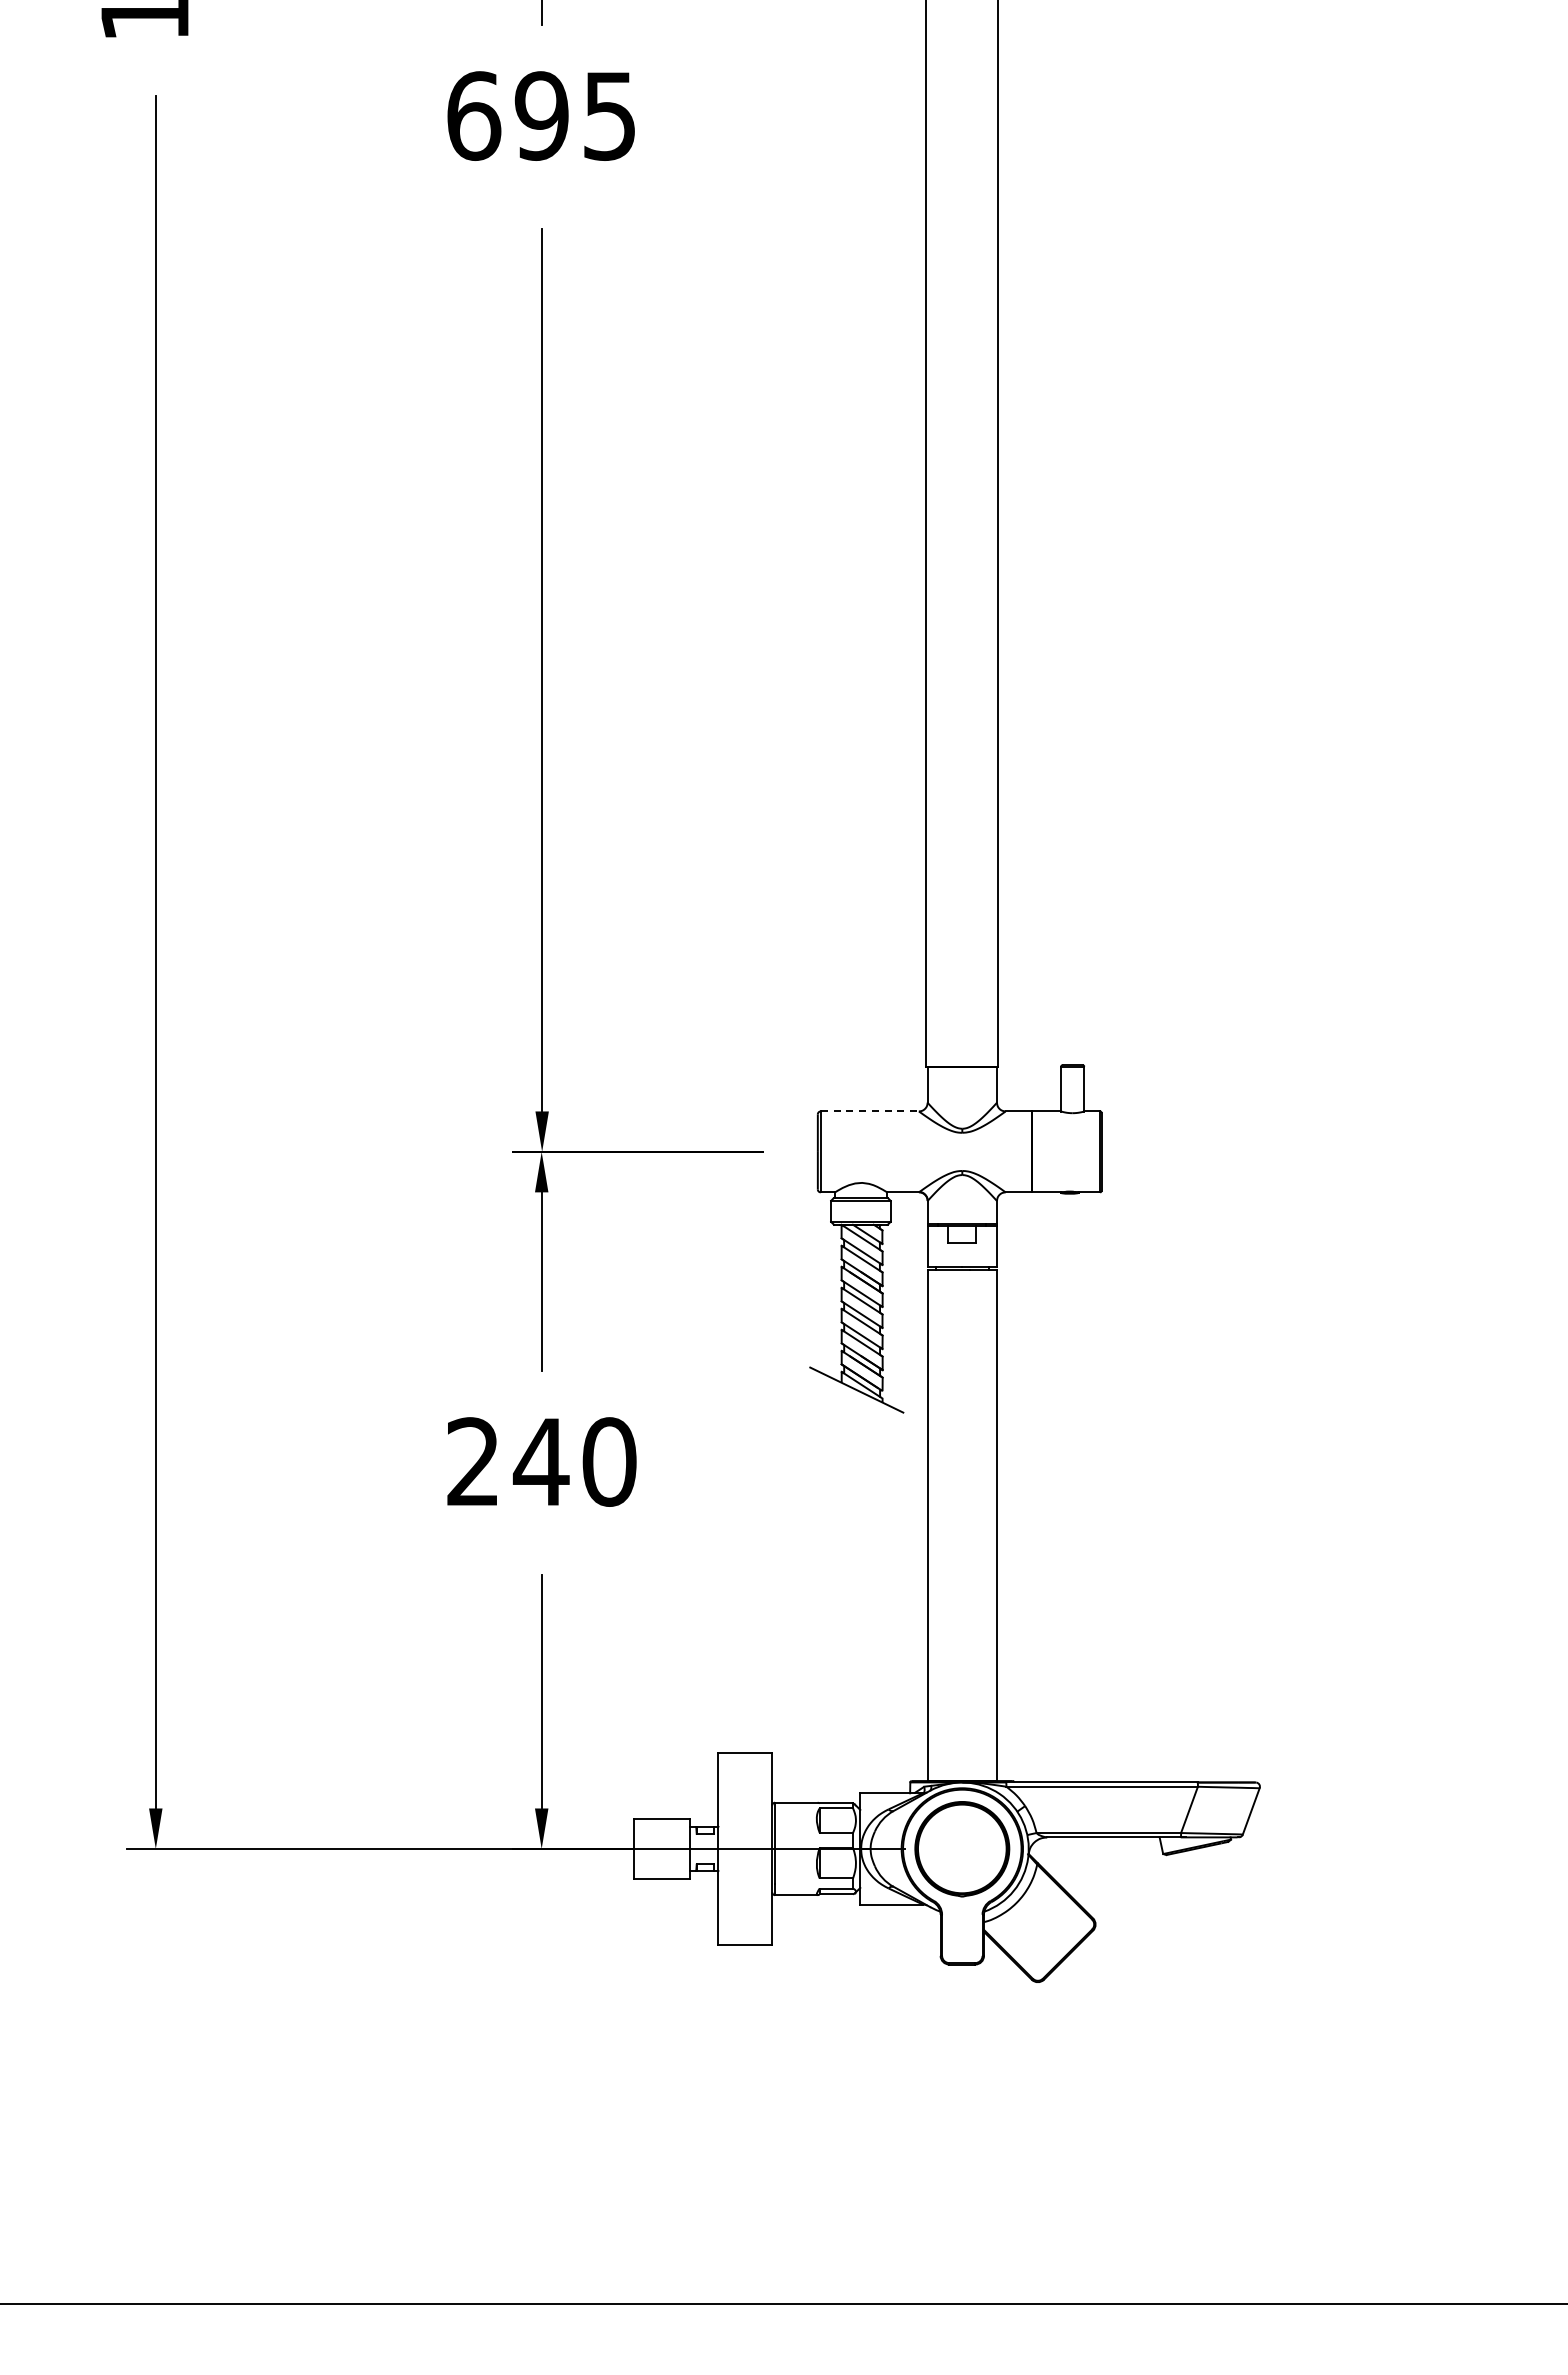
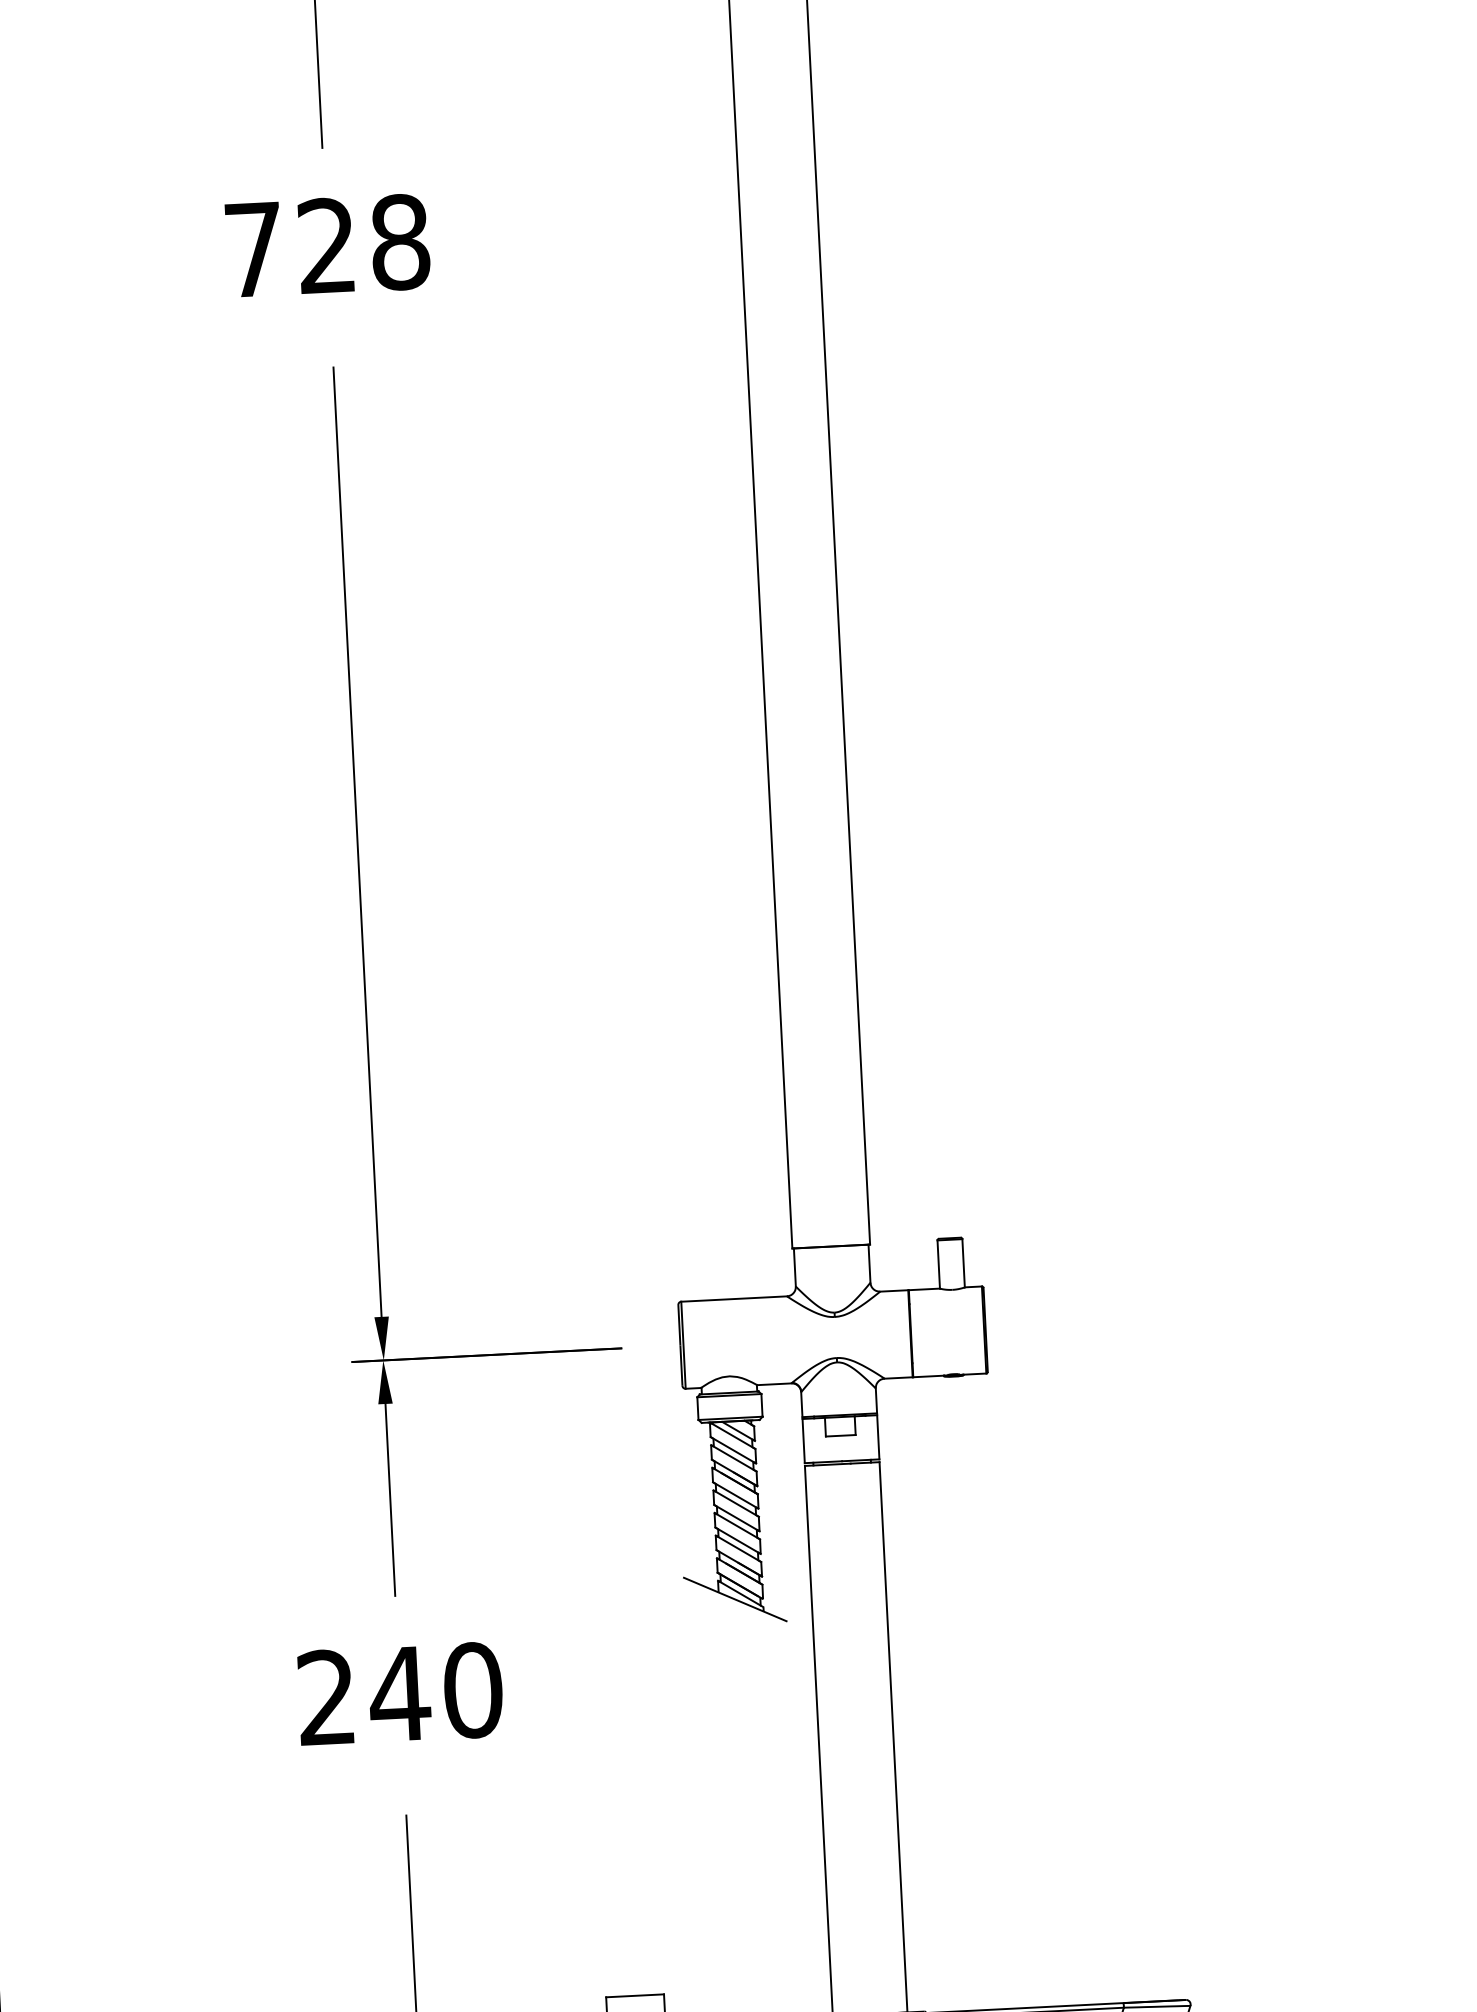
text: (541, 115) -> (326, 245), 695 -> 728
line: (870, 1111) -> (734, 1299), dashed -> solid

